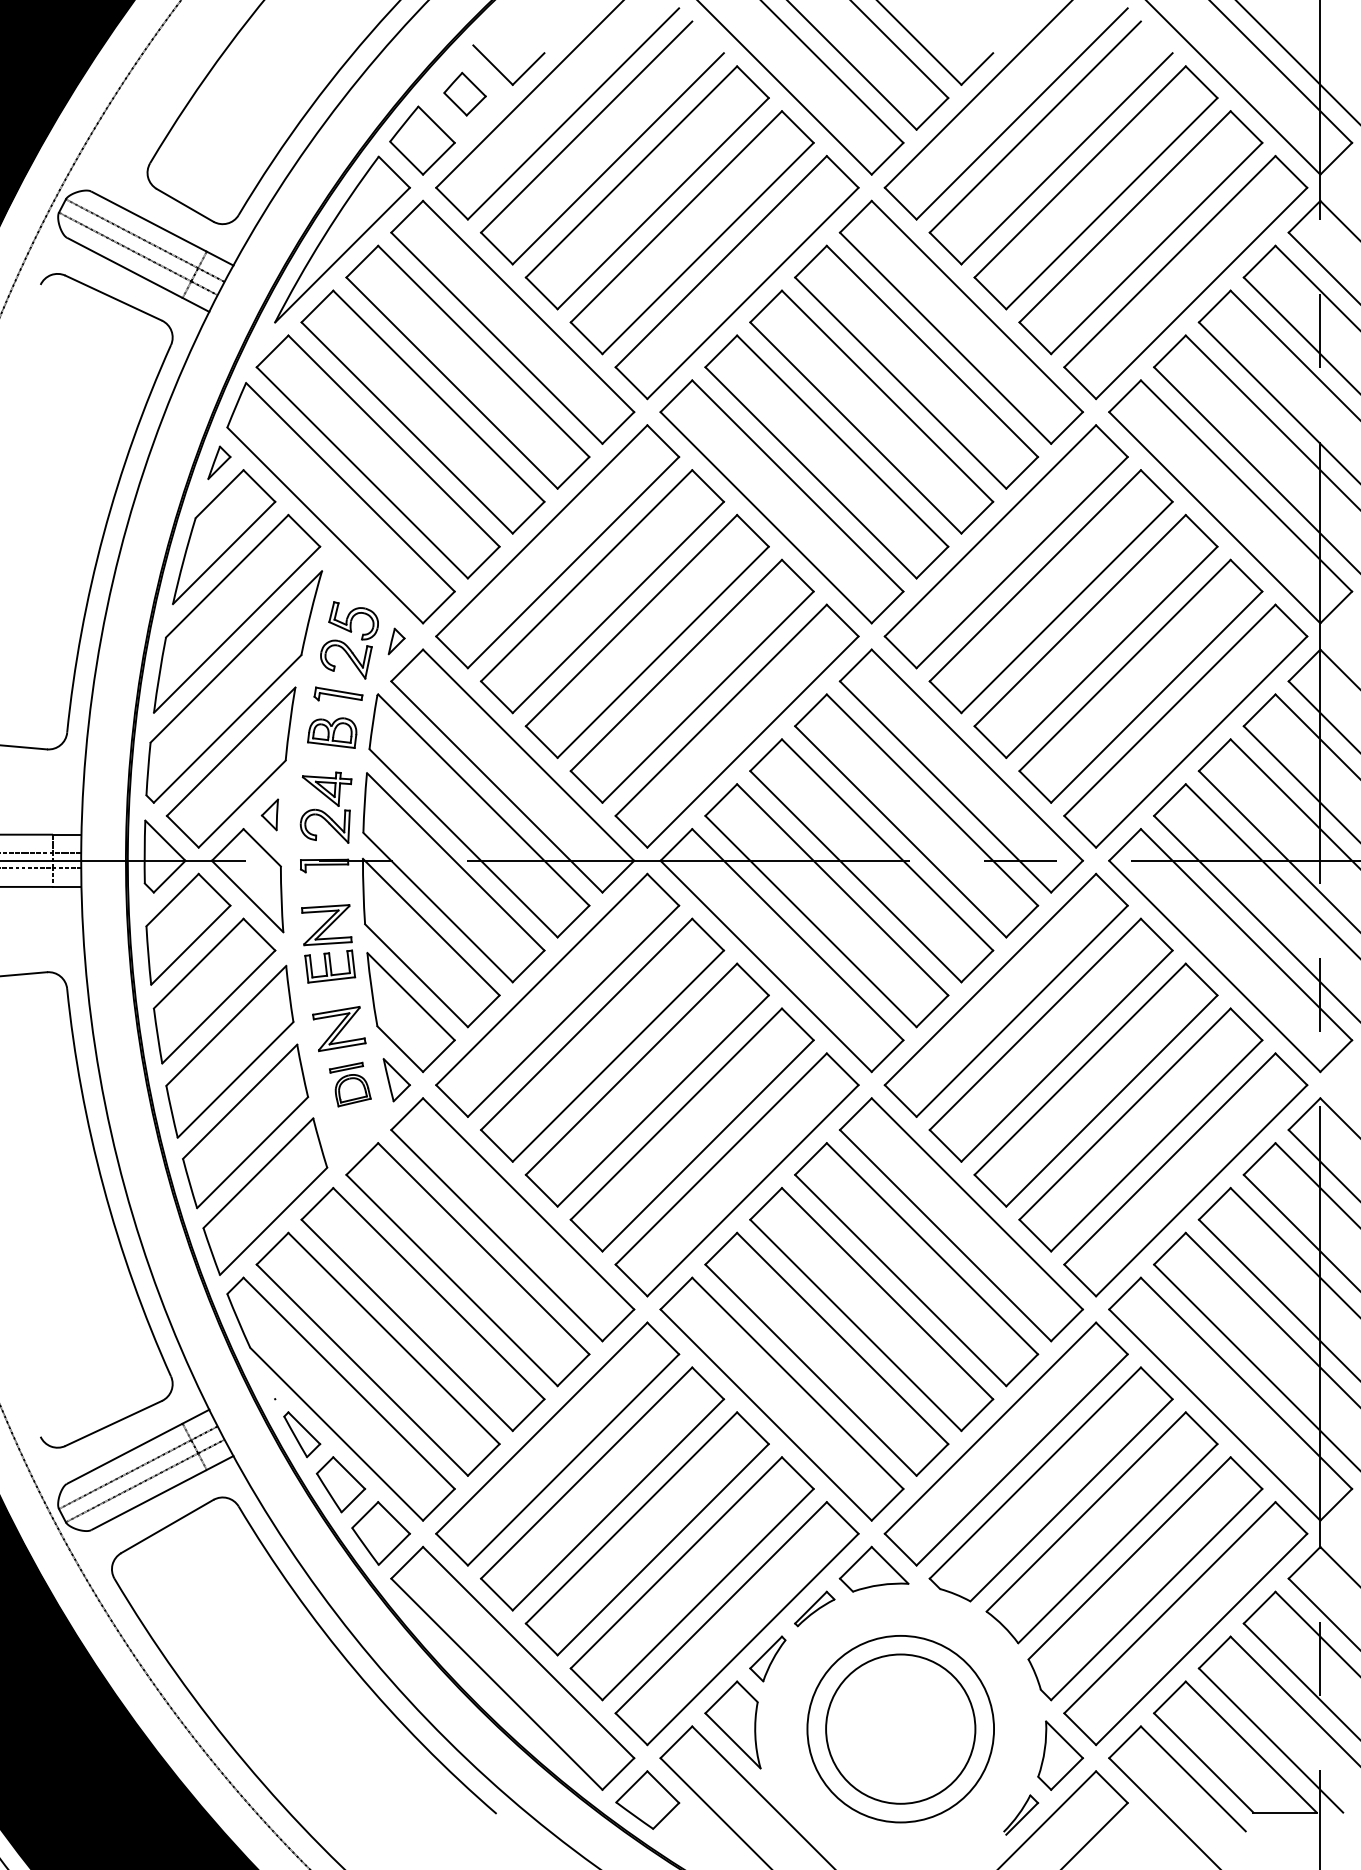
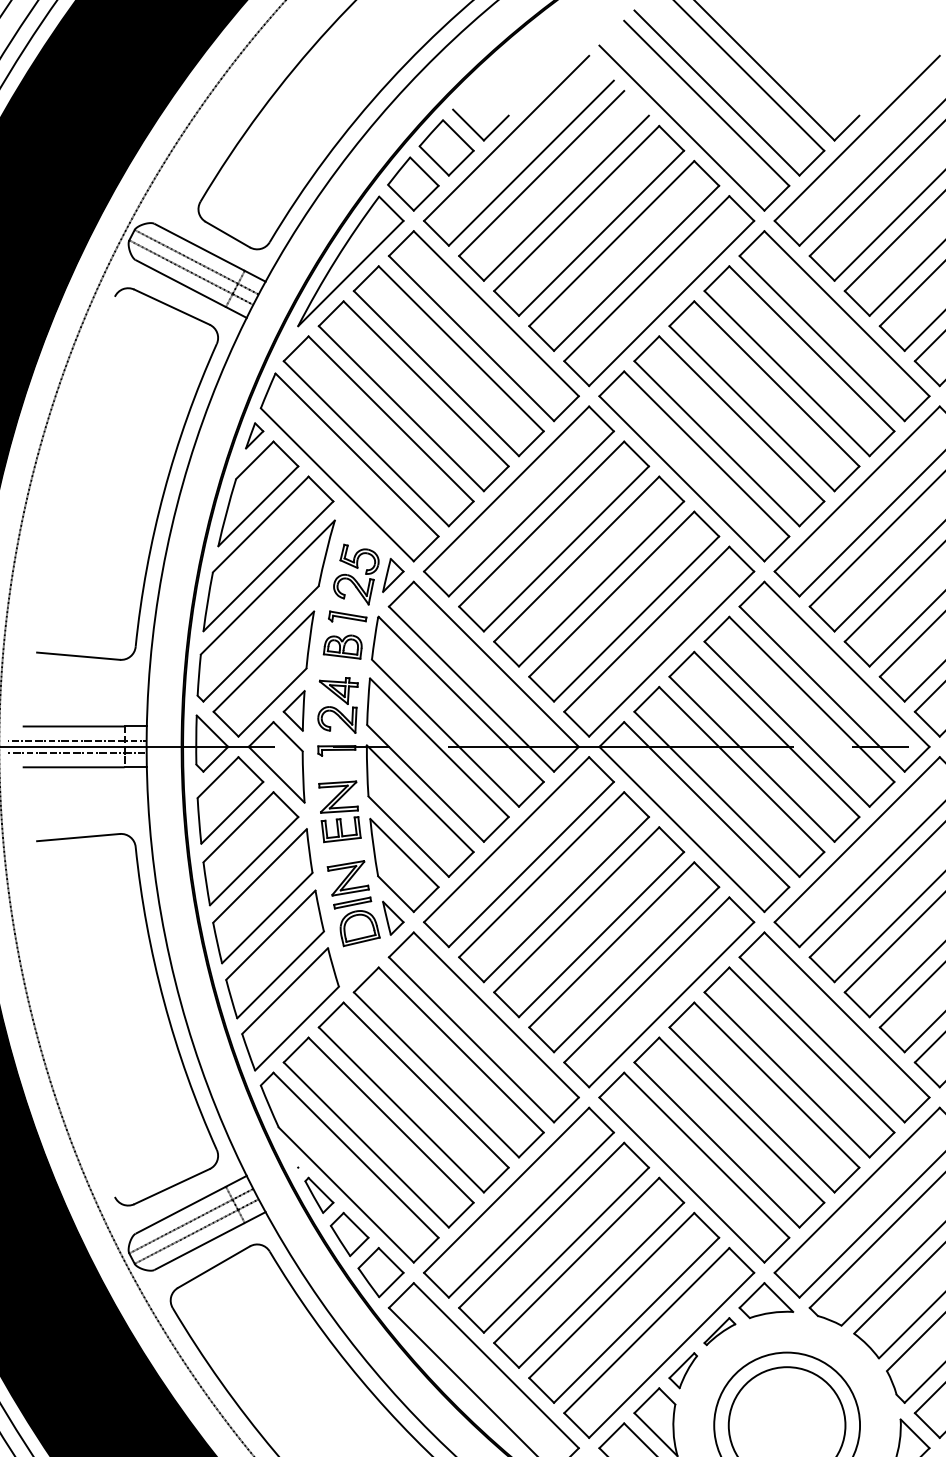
part: (464, 93) -> (446, 147), size x1.67
part: (396, 641) -> (393, 575), size x1.67
part: (269, 814) -> (293, 710), size x1.67
part: (350, 1084) -> (357, 921), size x1.43

